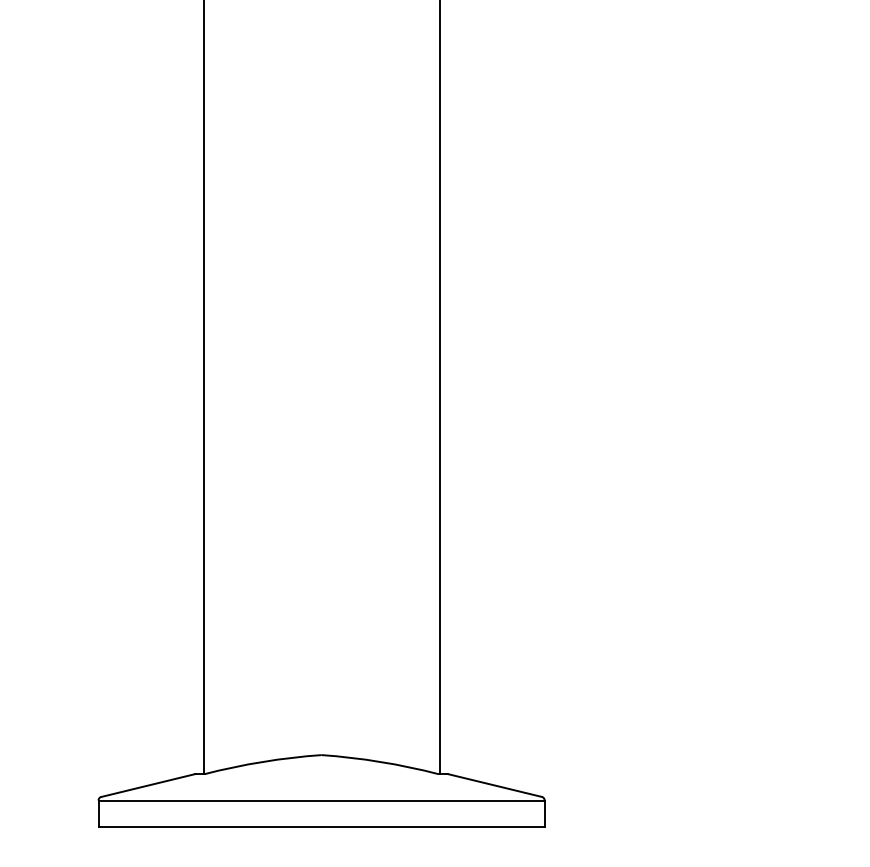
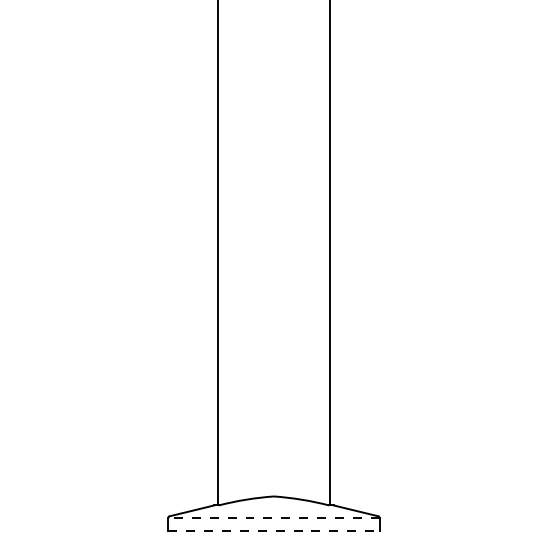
line: (322, 799) -> (274, 517), solid -> dashed
line: (322, 826) -> (274, 530), solid -> dashed

